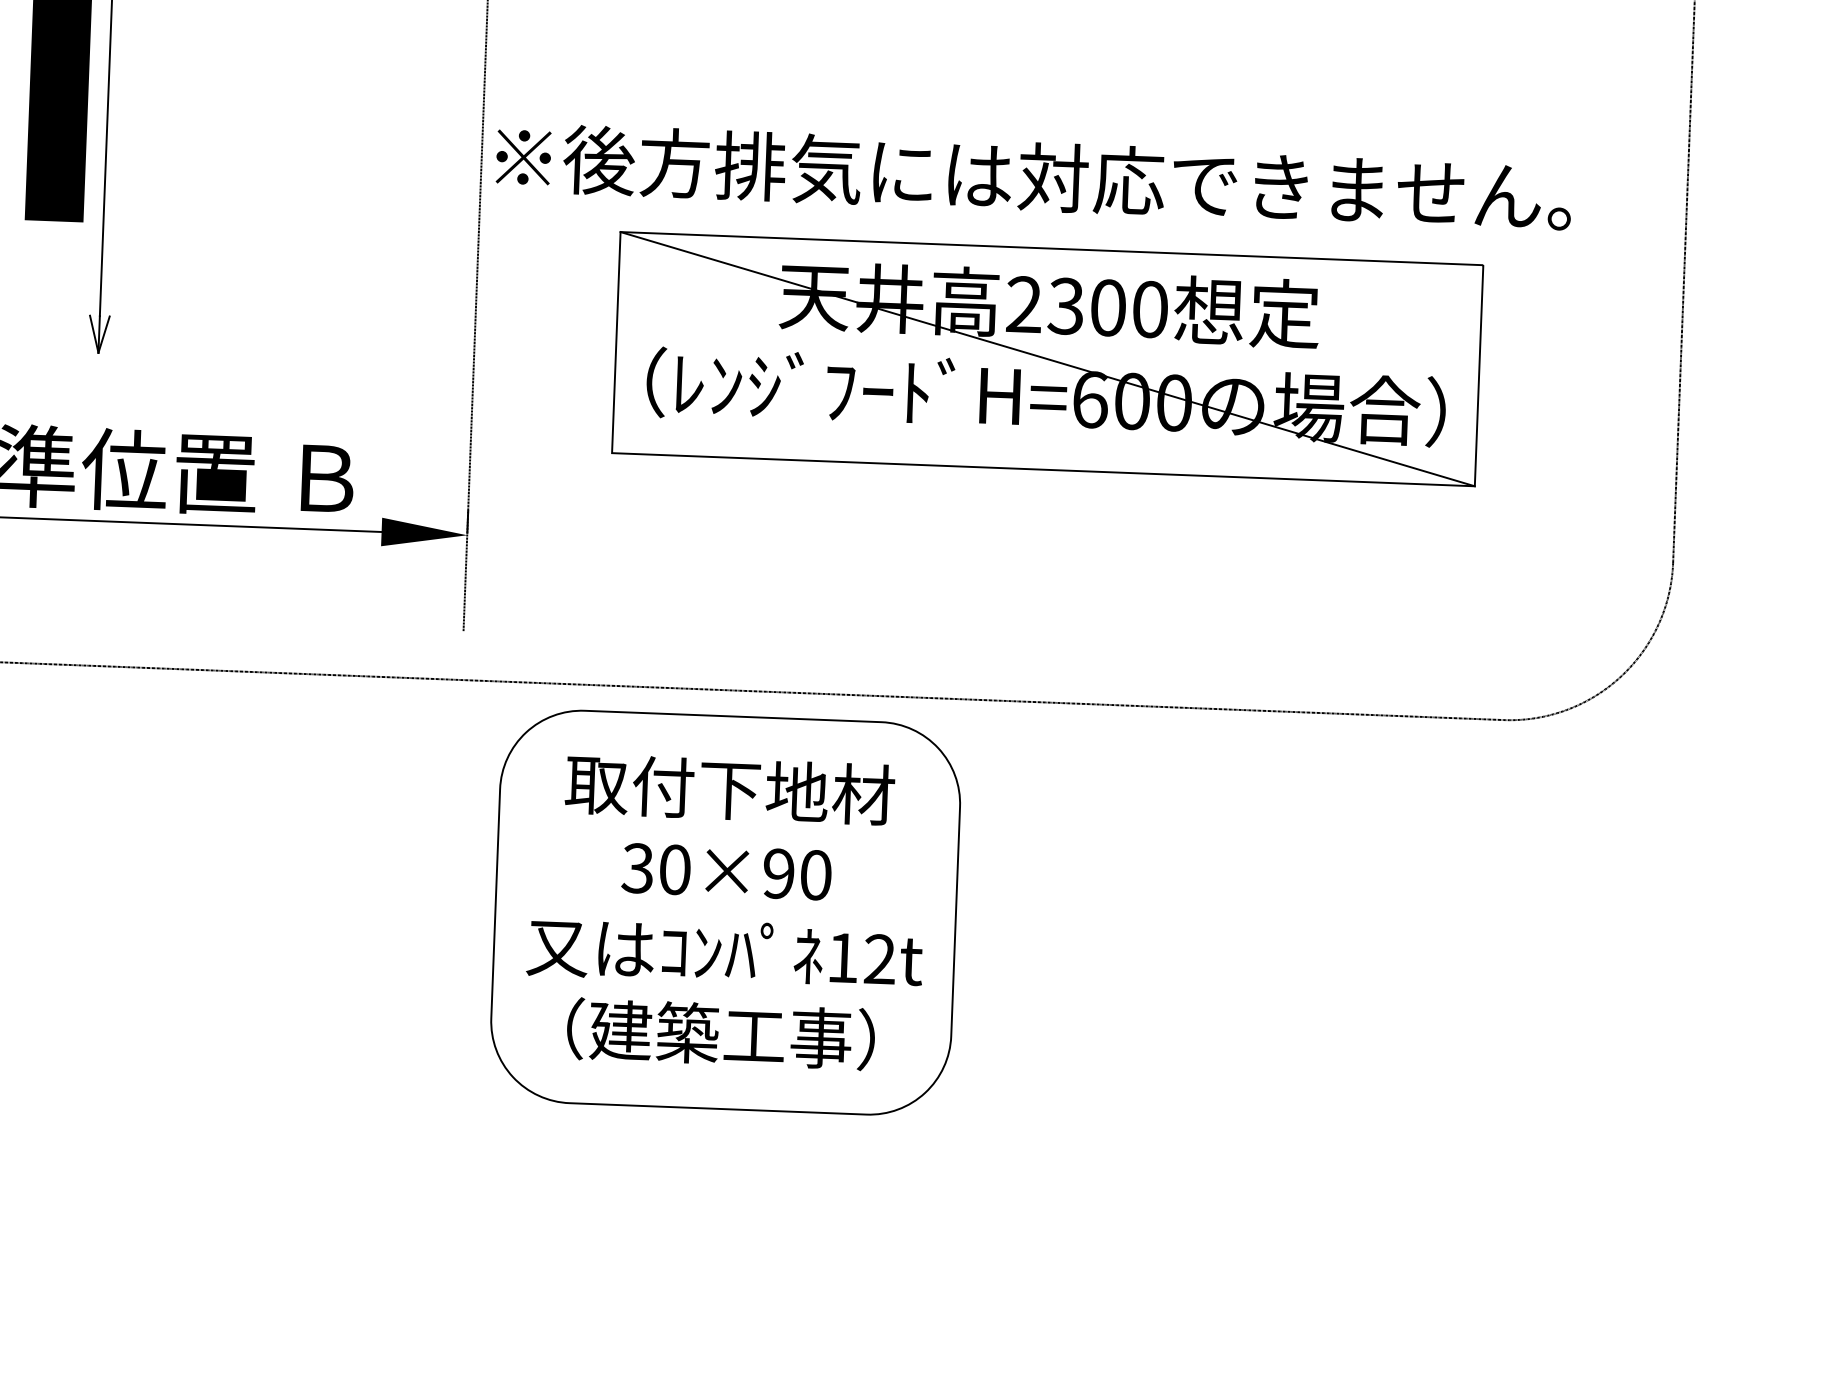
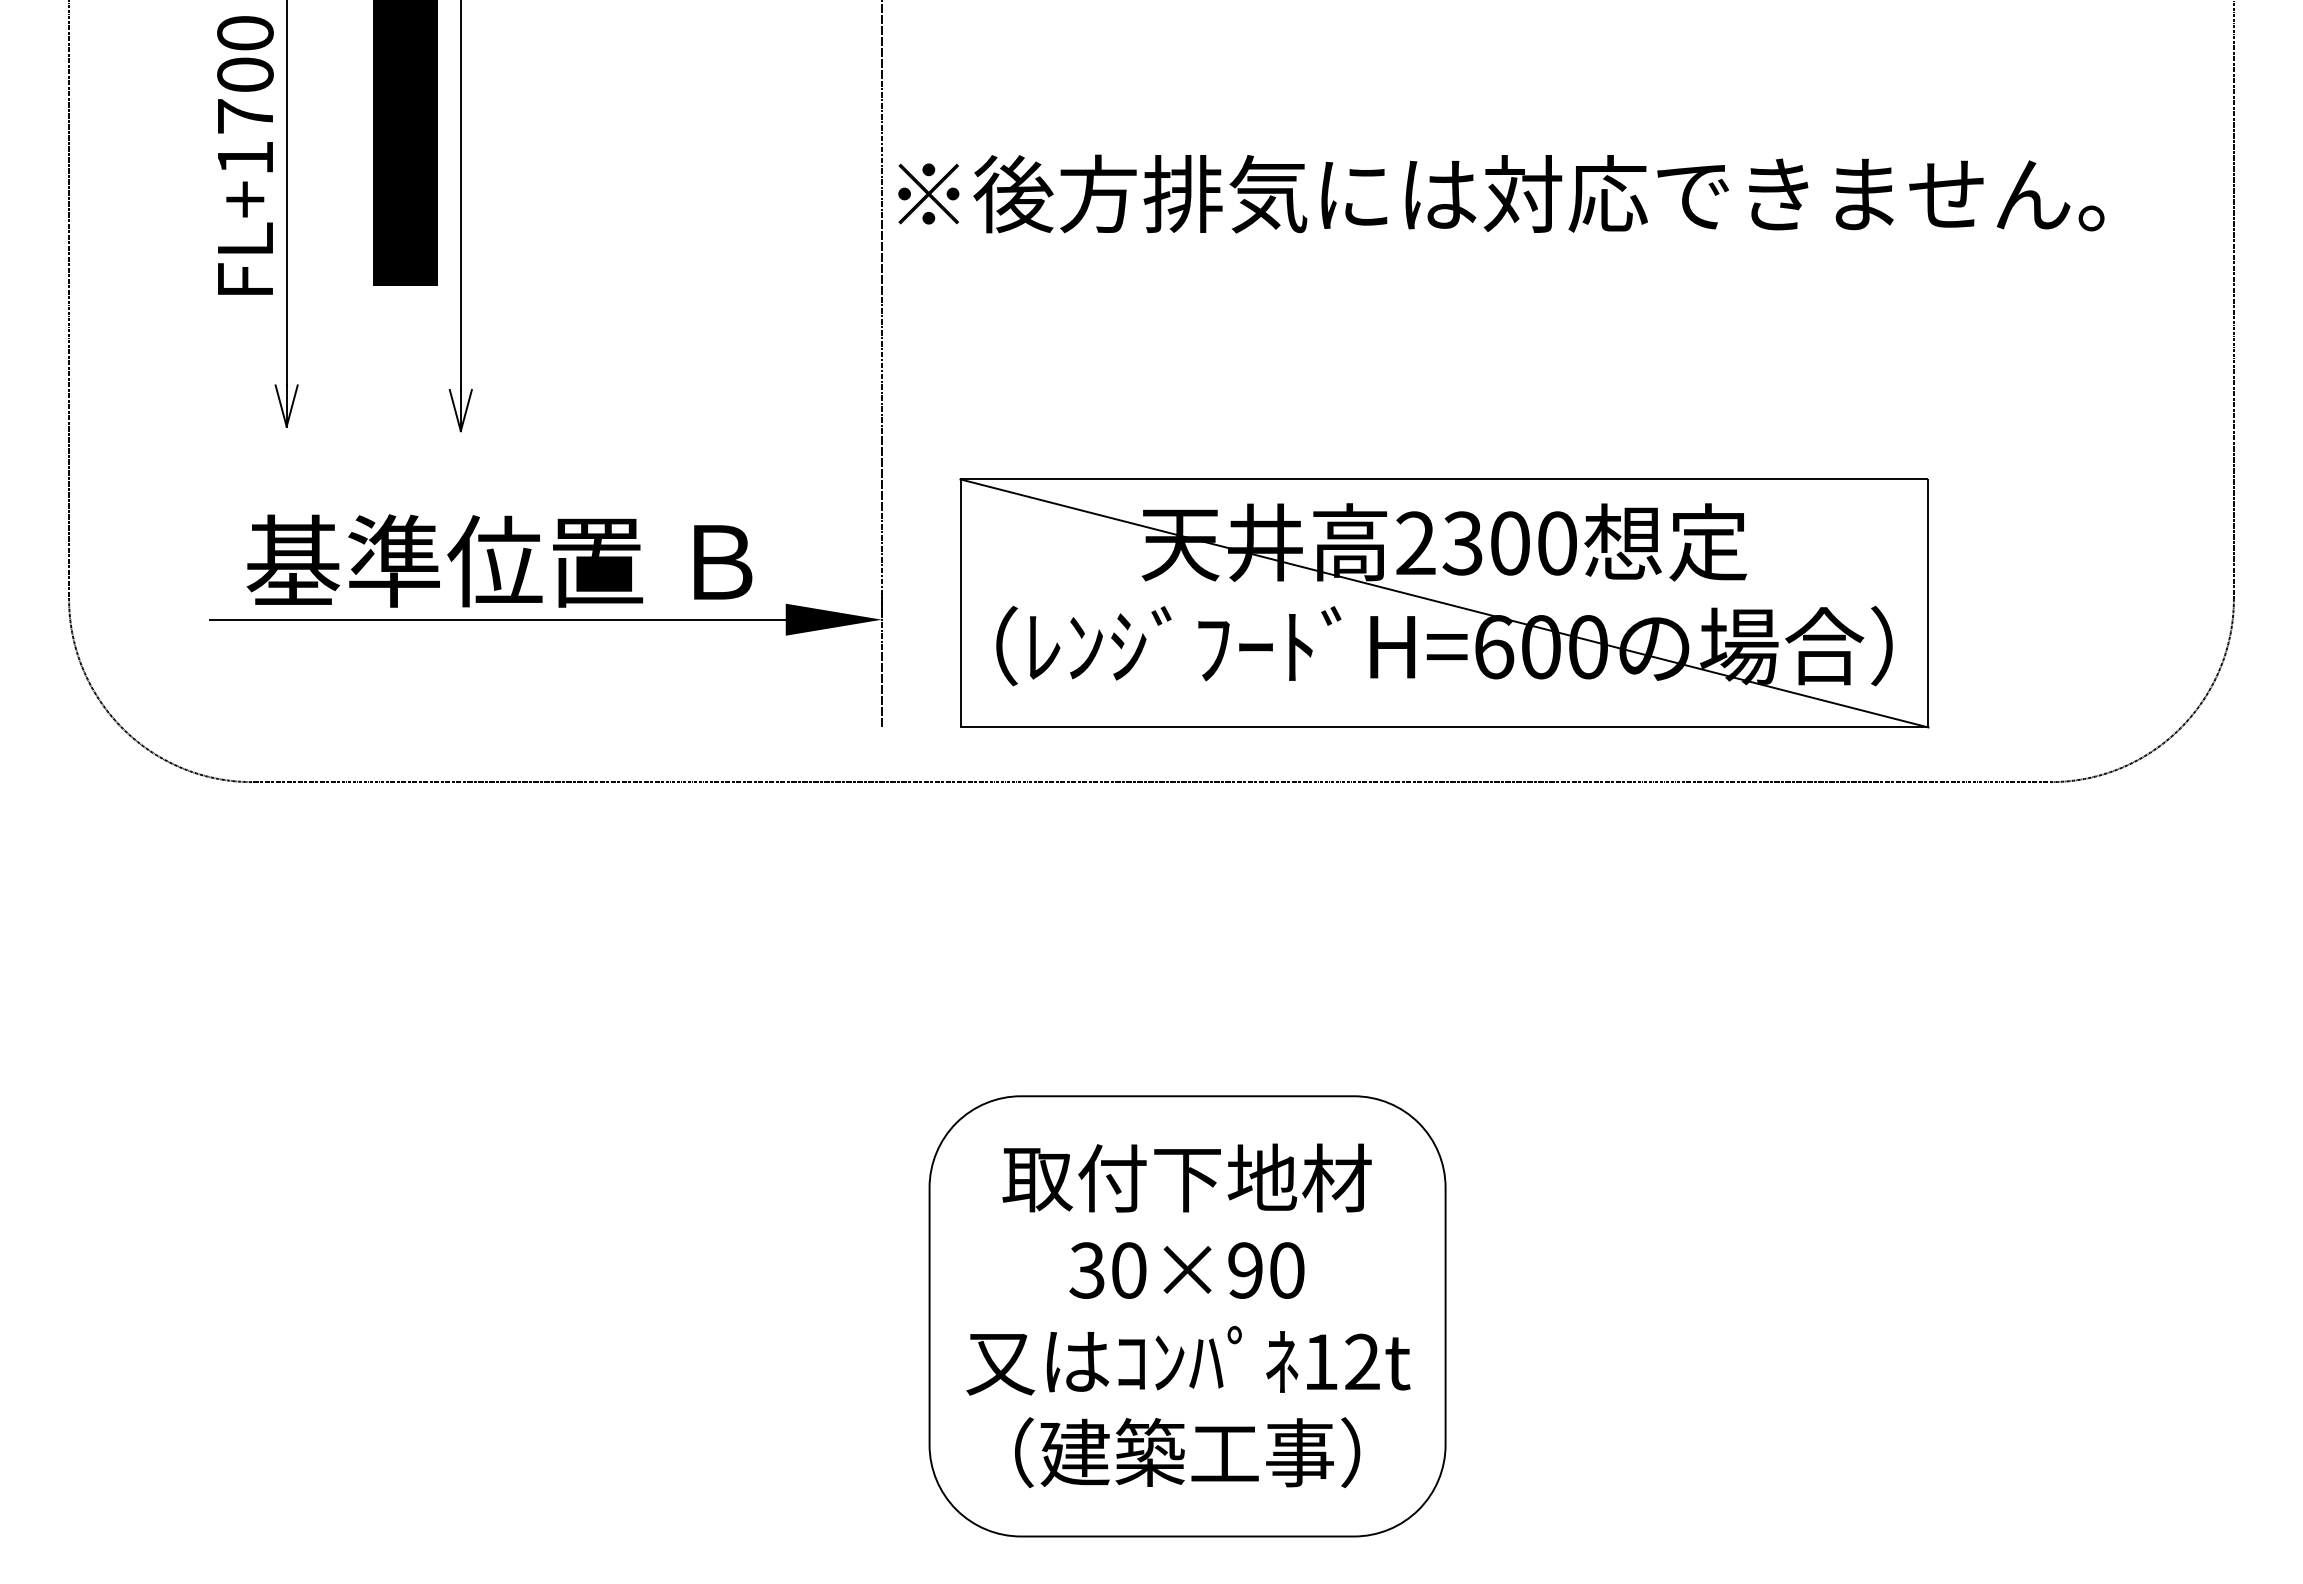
part: (1047, 359) -> (1444, 603), moved
part: (725, 912) -> (1187, 1316), moved

